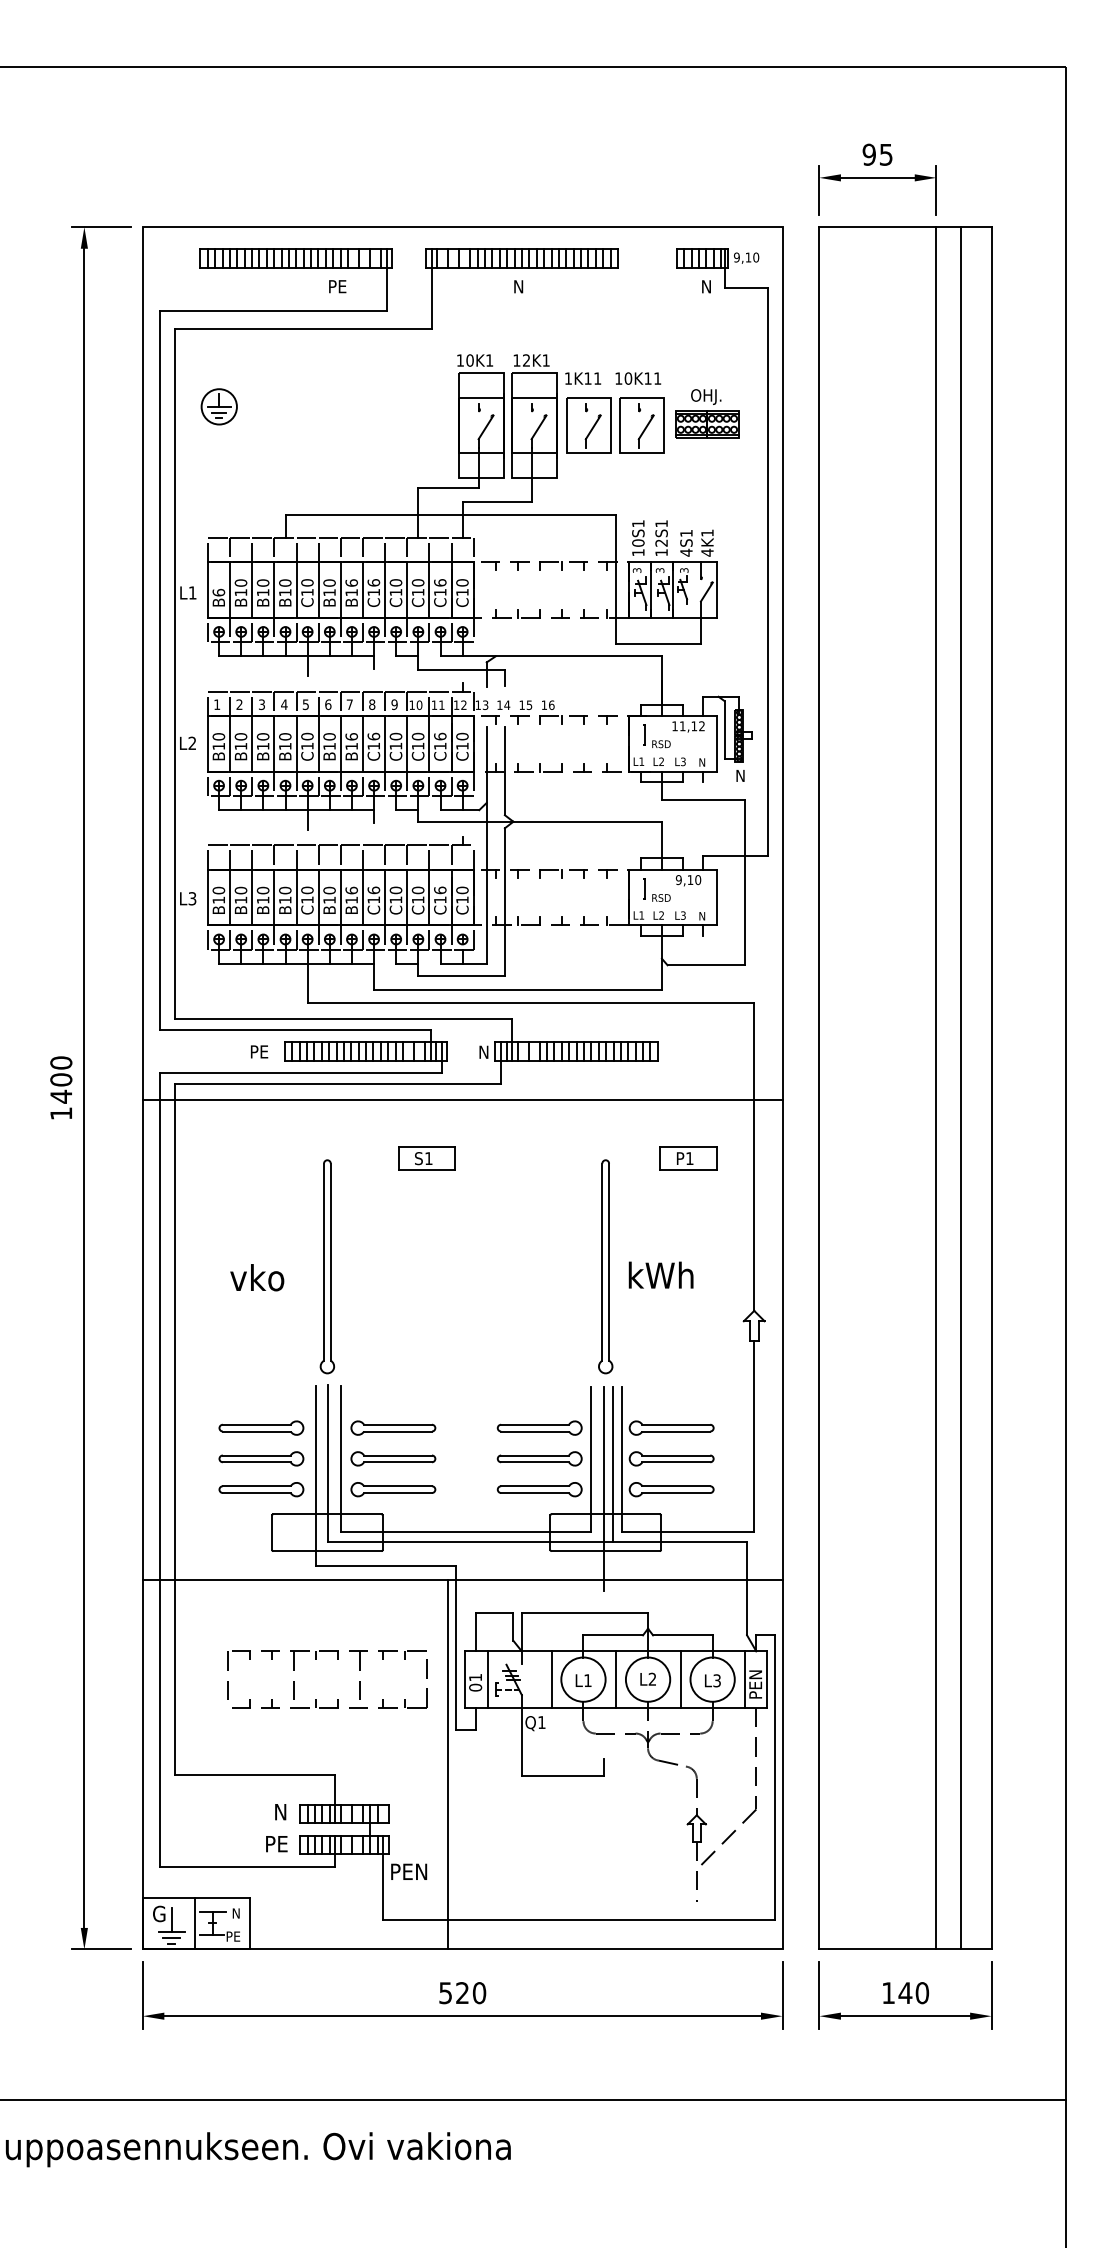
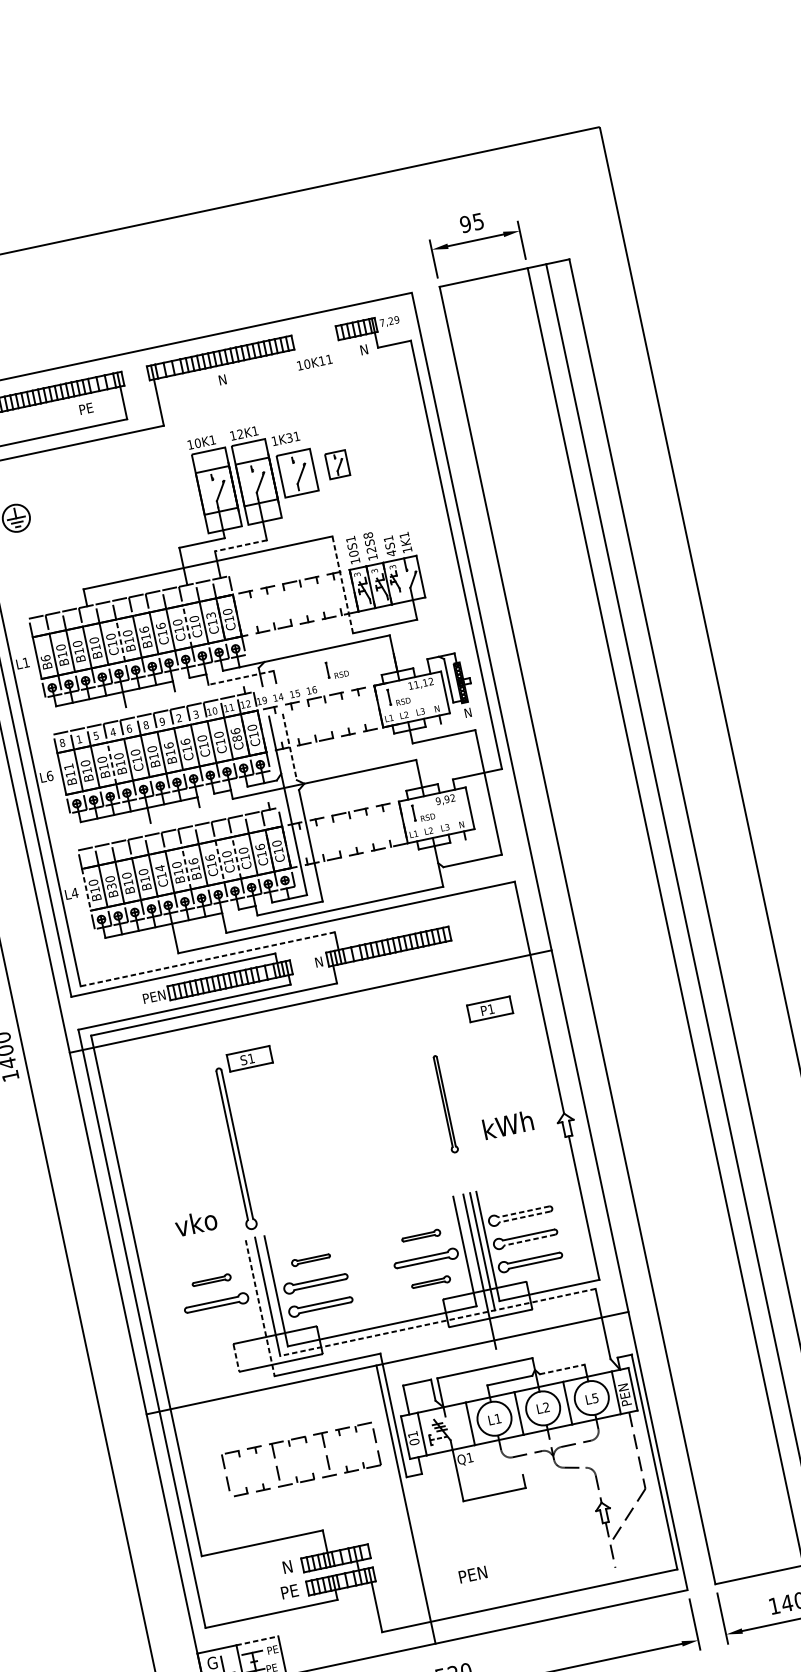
text: (746, 257) -> (389, 321), 9,10 -> 7,29
text: (587, 378) -> (289, 437), 1K11 -> 1K31
text: (638, 378) -> (314, 362), moved
part: (707, 413) -> (385, 445), removed
part: (641, 425) -> (337, 464), size x0.6
line: (496, 502) -> (240, 545), solid -> dashed
text: (661, 523) -> (368, 535), 12S1 -> 12S8
text: (707, 552) -> (407, 549), 4K1 -> 1K1
line: (615, 579) -> (342, 584), solid -> dashed
text: (440, 582) -> (211, 615), C16 -> C13
line: (318, 590) -> (120, 640), solid -> dashed
line: (407, 590) -> (187, 626), solid -> dashed
line: (461, 670) -> (241, 678), solid -> dashed
part: (585, 685) -> (336, 669), added
text: (261, 703) -> (95, 734), 3 -> 5
text: (217, 704) -> (62, 742), 1 -> 8
text: (239, 704) -> (79, 739), 2 -> 1
text: (305, 704) -> (128, 728), 5 -> 6
text: (328, 704) -> (146, 725), 6 -> 8
text: (349, 704) -> (162, 721), 7 -> 9
text: (372, 704) -> (179, 717), 8 -> 2
text: (394, 704) -> (196, 714), 9 -> 3
text: (485, 704) -> (264, 699), 13 -> 19
text: (218, 736) -> (68, 766), B10 -> B11
text: (192, 743) -> (50, 776), L2 -> L6
line: (274, 743) -> (111, 763), solid -> dashed
text: (440, 745) -> (237, 737), C16 -> C86
line: (504, 771) -> (289, 747), solid -> dashed
text: (694, 880) -> (450, 798), 9,10 -> 9,92
text: (307, 890) -> (160, 868), C10 -> C14
line: (208, 897) -> (86, 889), solid -> dashed
line: (340, 897) -> (186, 868), solid -> dashed
line: (385, 897) -> (220, 861), solid -> dashed
line: (407, 897) -> (236, 857), solid -> dashed
text: (192, 898) -> (74, 892), L3 -> L4
text: (240, 899) -> (111, 885), B10 -> B30
line: (343, 1018) -> (207, 959), solid -> dashed
text: (274, 1051) -> (161, 995), PE -> PEN
part: (426, 1158) -> (249, 1058), moved
part: (605, 1266) -> (444, 1104), size x0.6
text: (660, 1274) -> (507, 1124), moved
text: (257, 1277) -> (196, 1223), moved
line: (676, 1424) -> (523, 1211), solid -> dashed
part: (261, 1427) -> (211, 1280), size x0.6
part: (393, 1427) -> (311, 1259), size x0.6
part: (539, 1427) -> (421, 1235), size x0.6
line: (676, 1431) -> (524, 1216), solid -> dashed
line: (676, 1462) -> (529, 1240), solid -> dashed
line: (315, 1476) -> (260, 1308), solid -> dashed
part: (261, 1489) -> (221, 1327), removed
part: (539, 1489) -> (430, 1282), size x0.6
line: (272, 1533) -> (236, 1358), solid -> dashed
line: (537, 1542) -> (437, 1322), solid -> dashed
line: (682, 1635) -> (562, 1369), solid -> dashed
text: (716, 1680) -> (594, 1398), L3 -> L5
text: (409, 1871) -> (473, 1574), moved
line: (222, 1897) -> (257, 1640), solid -> dashed
text: (240, 1913) -> (273, 1649), N -> PE

